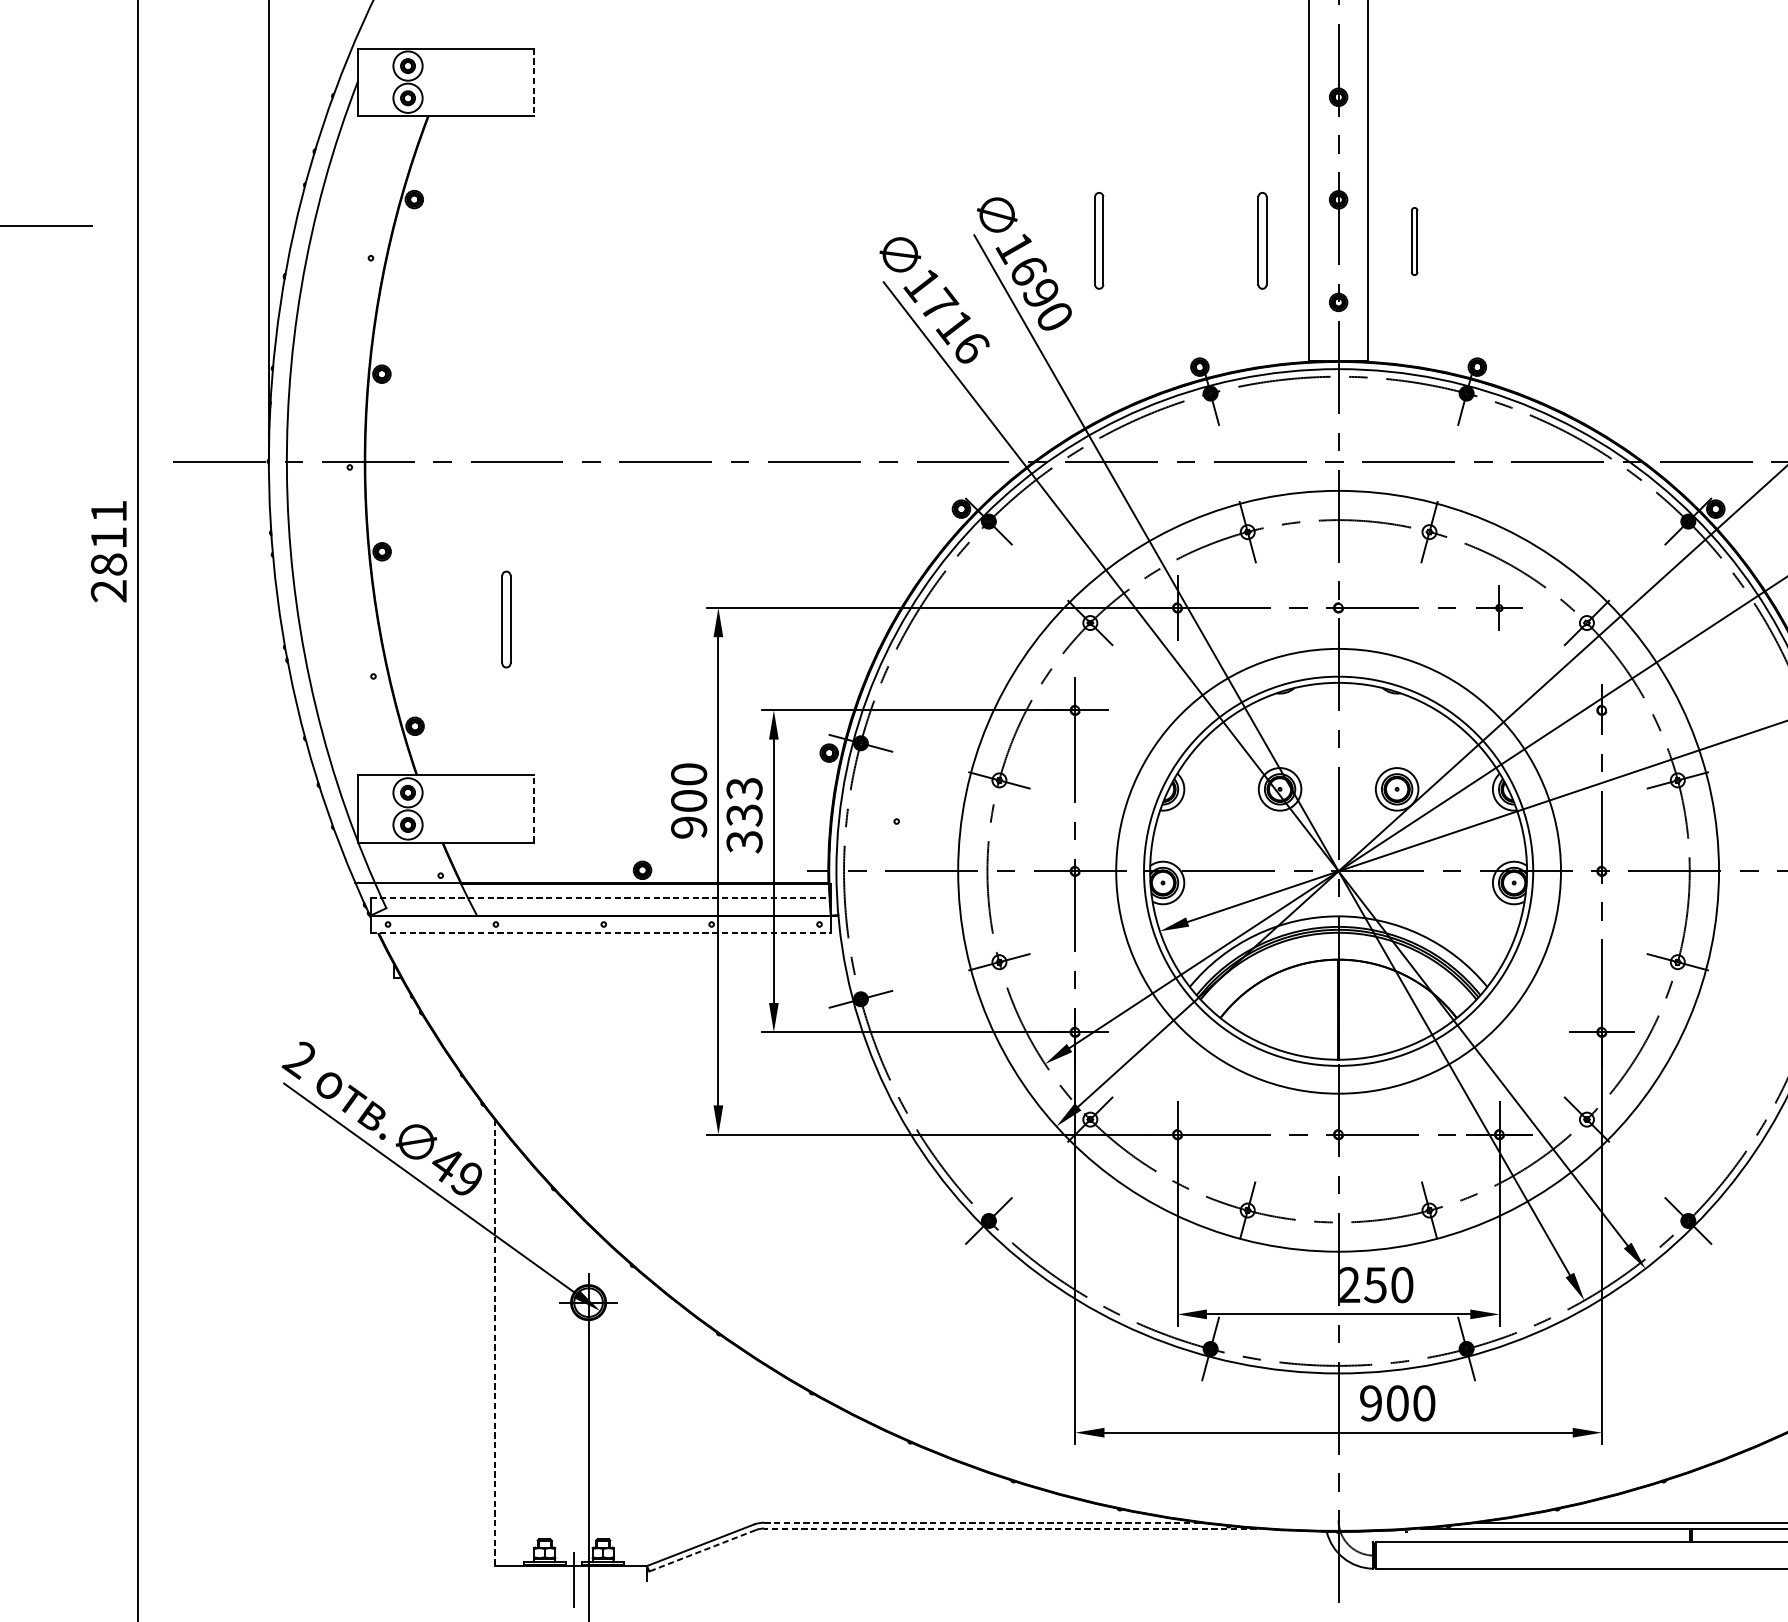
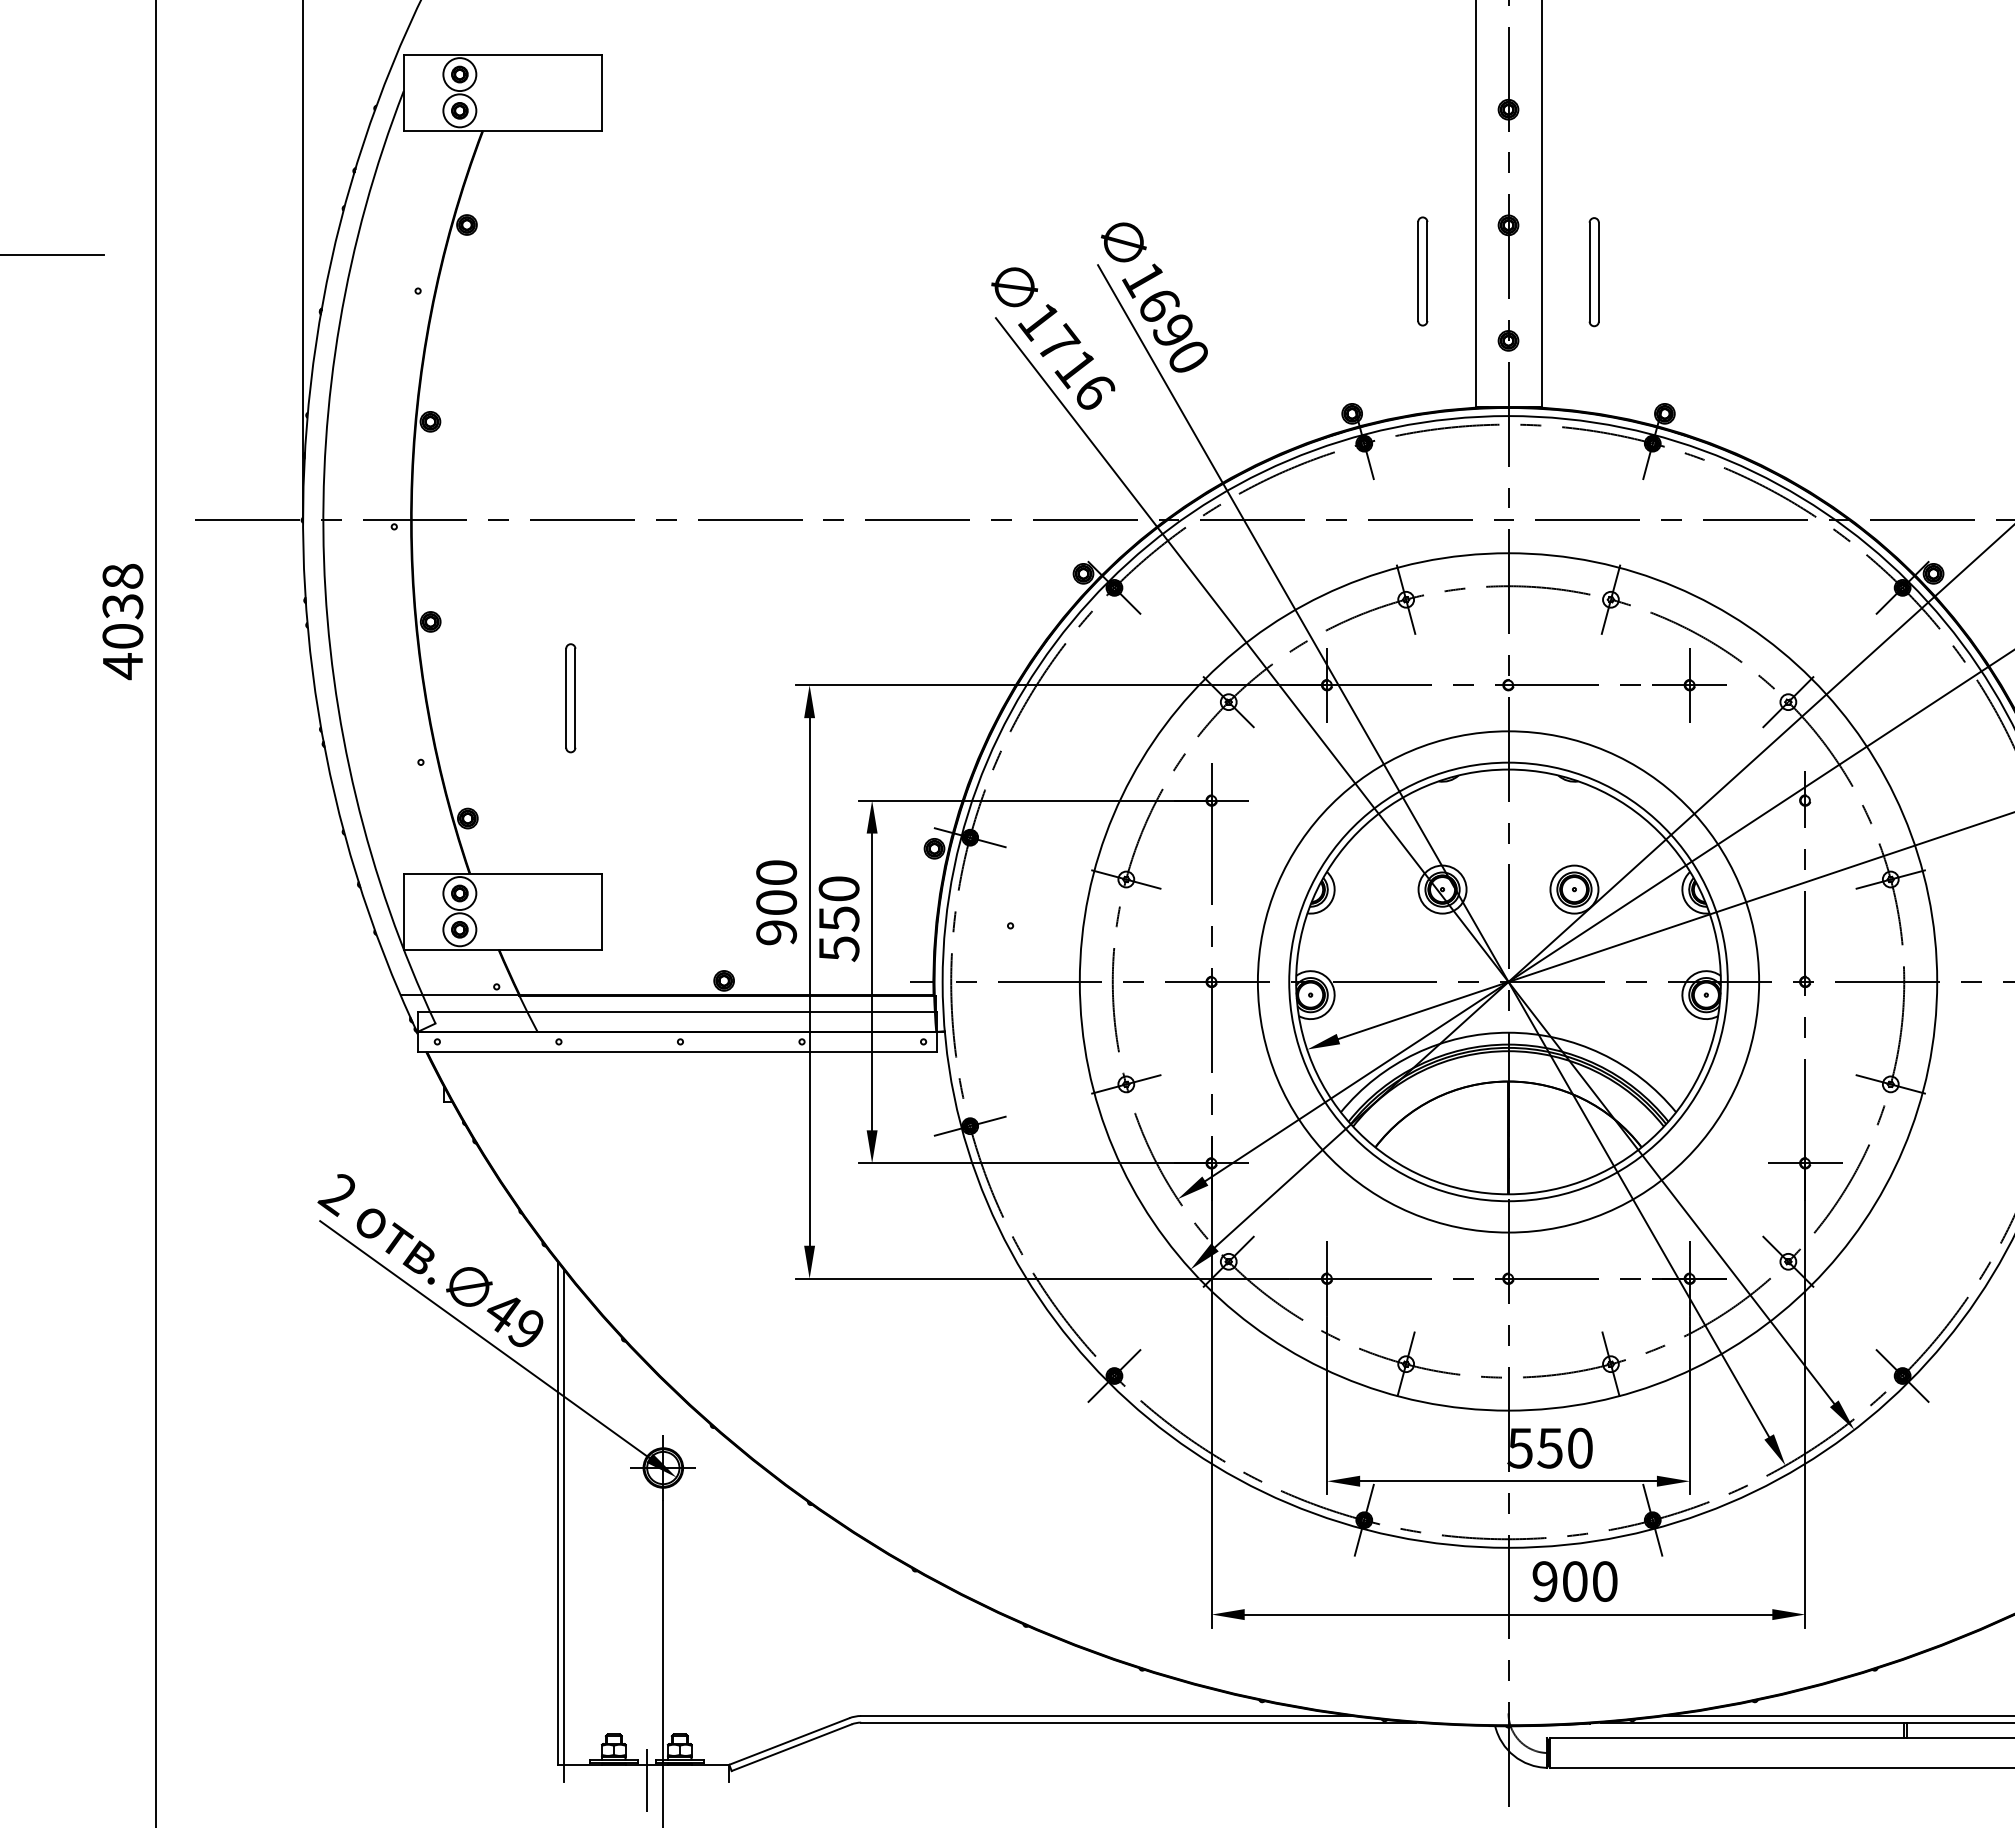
line: (533, 82) -> (601, 92), dashed -> solid
part: (1098, 240) -> (1238, 271), removed
part: (1414, 241) -> (1593, 272), size x1.43
text: (108, 551) -> (122, 621), 2811 -> 4038
part: (1499, 608) -> (1689, 685), size x1.43
line: (533, 808) -> (601, 911), dashed -> solid
text: (744, 814) -> (838, 918), 333 -> 550
line: (601, 898) -> (677, 1012), dashed -> solid
line: (601, 933) -> (677, 1051), dashed -> solid
text: (1348, 1284) -> (1519, 1447), 250 -> 550
line: (494, 1342) -> (557, 1513), dashed -> solid
line: (500, 1353) -> (564, 1525), added
line: (981, 1523) -> (1106, 1716), dashed -> solid
line: (1010, 1528) -> (1138, 1722), dashed -> solid
line: (702, 1550) -> (791, 1747), dashed -> solid

